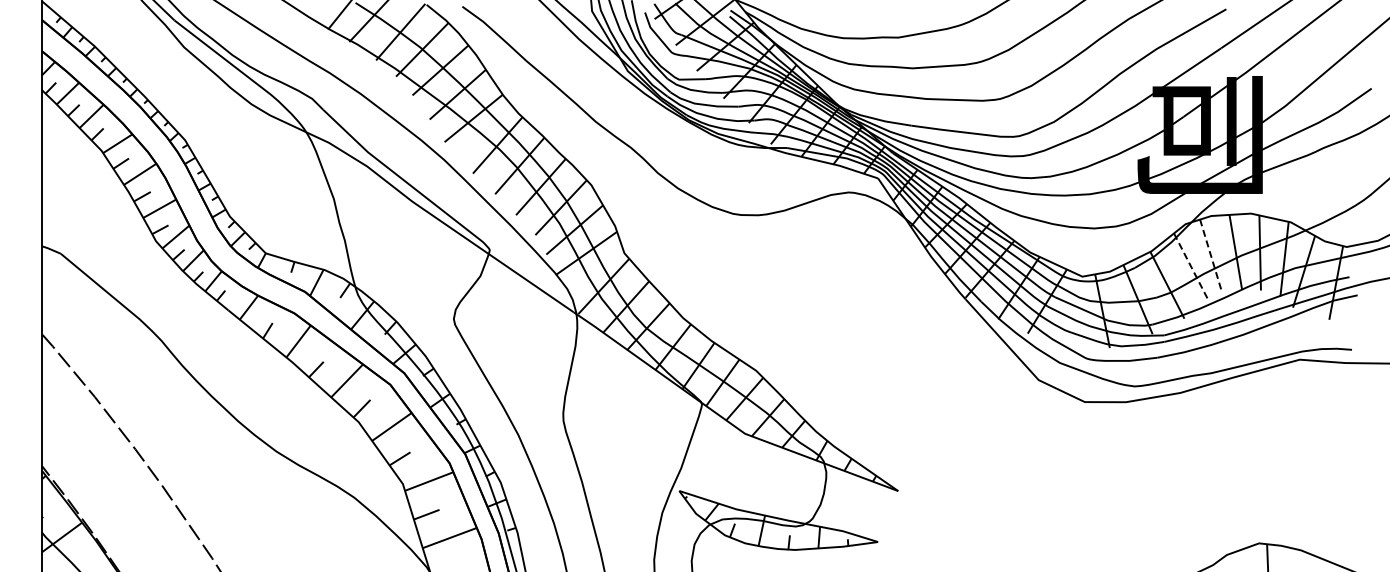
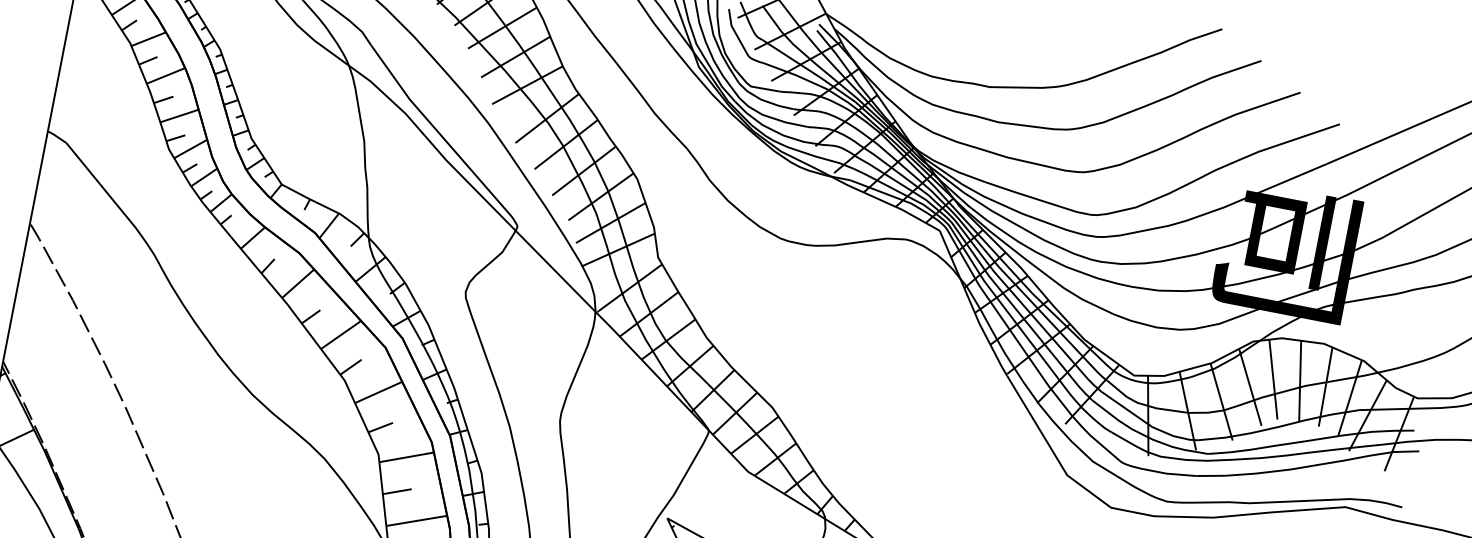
line: (1210, 255) -> (1272, 379), dashed -> solid
line: (1191, 266) -> (1250, 387), dashed -> solid

